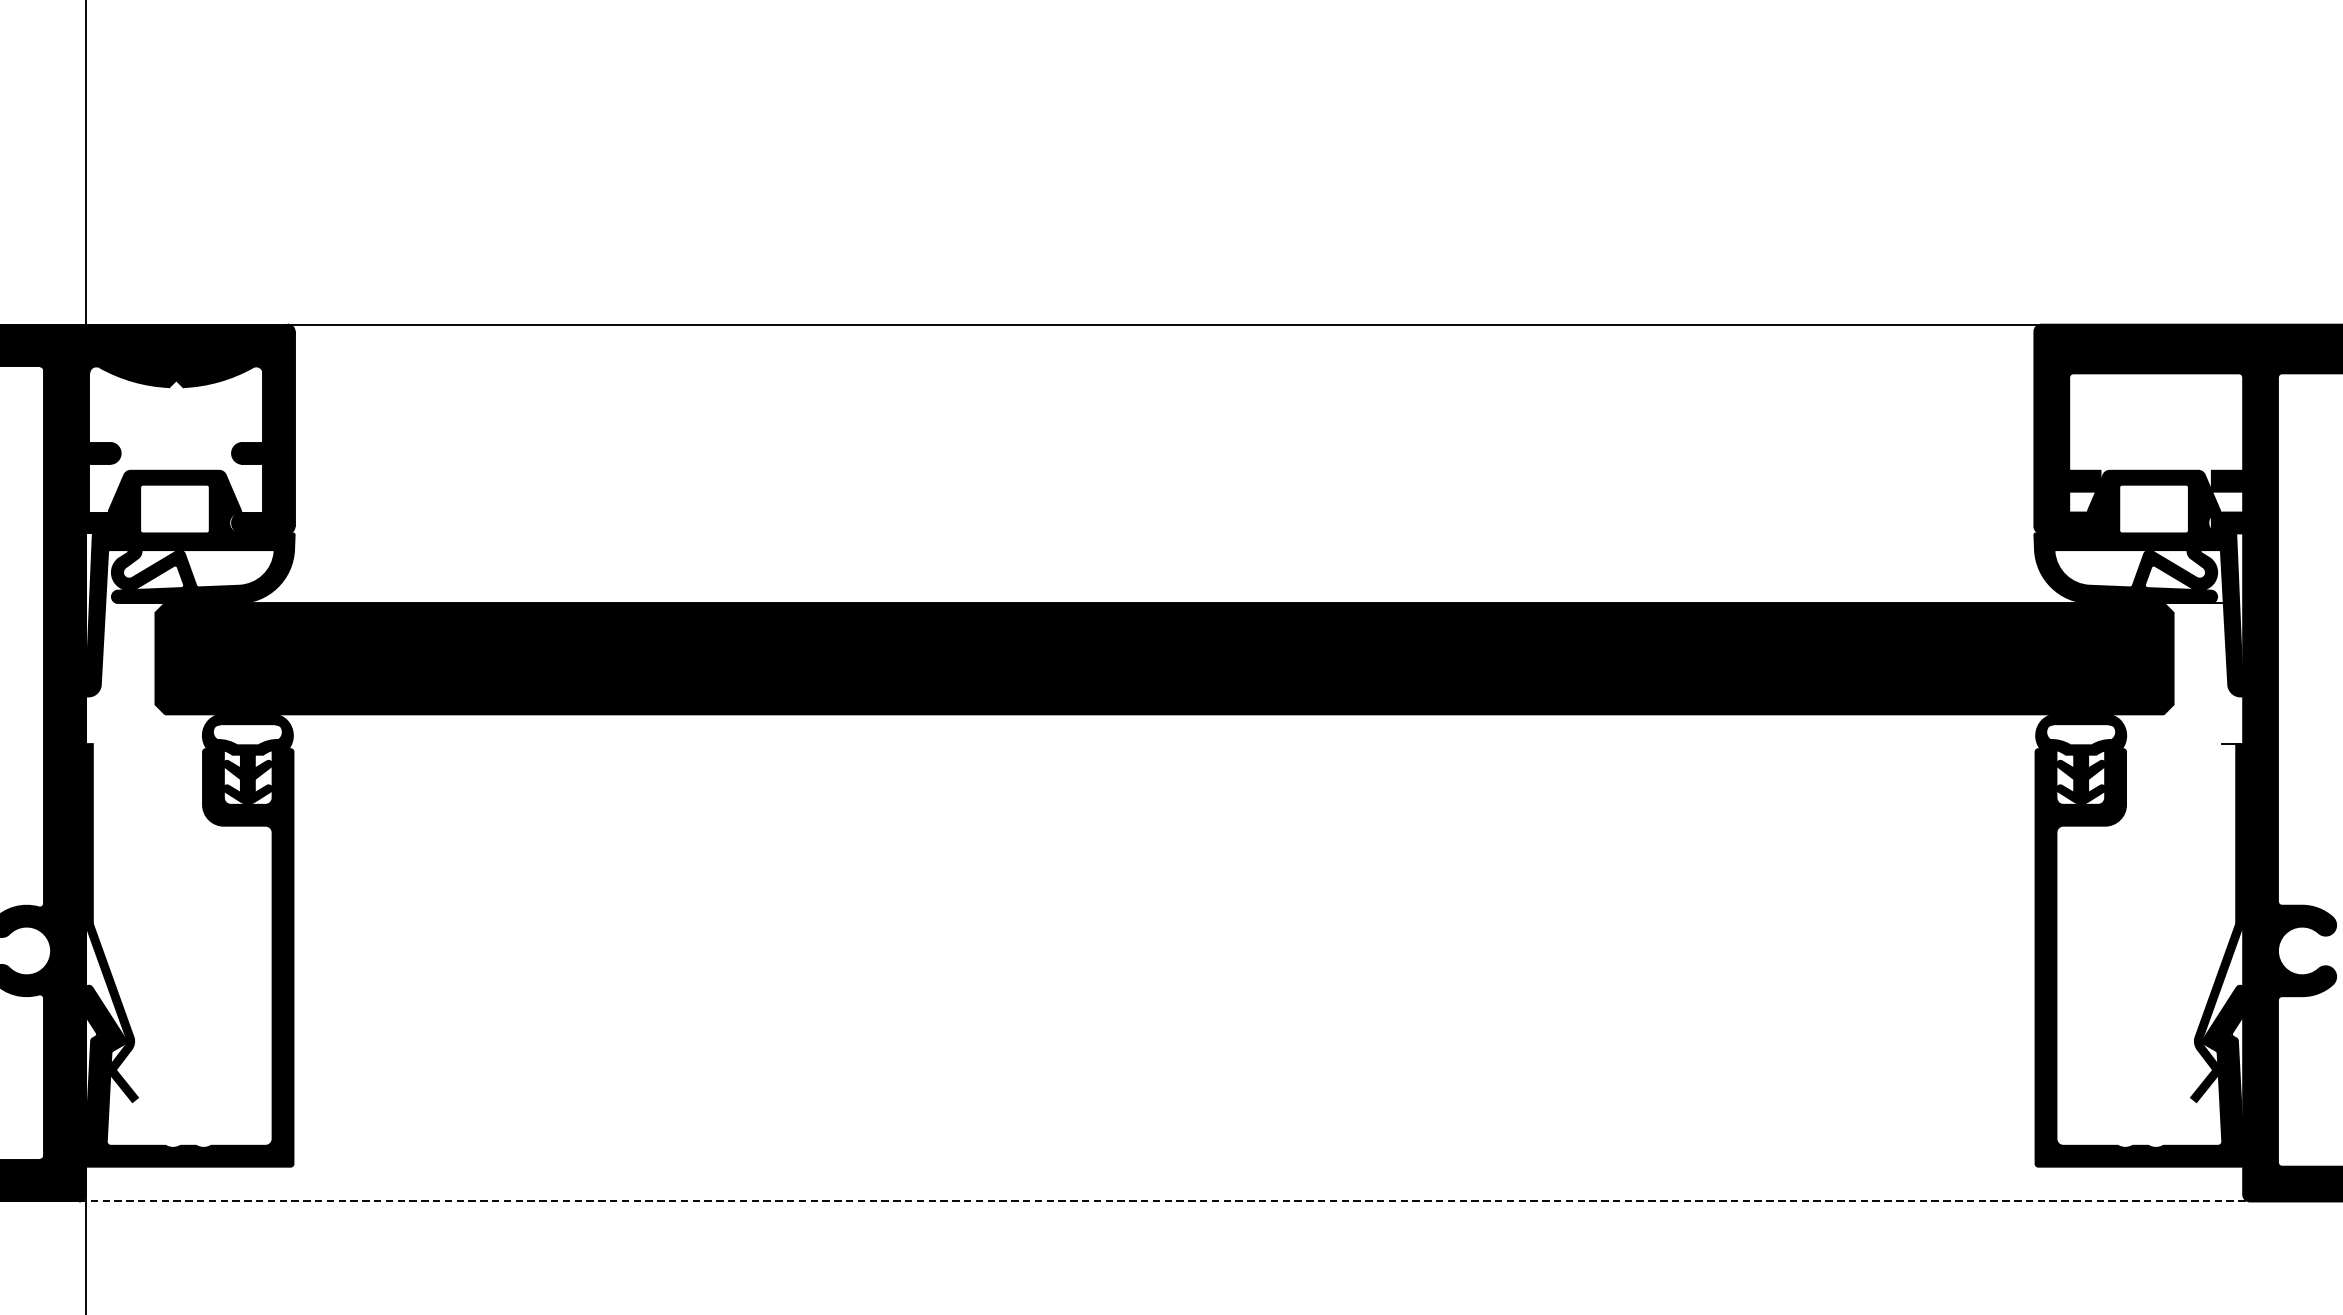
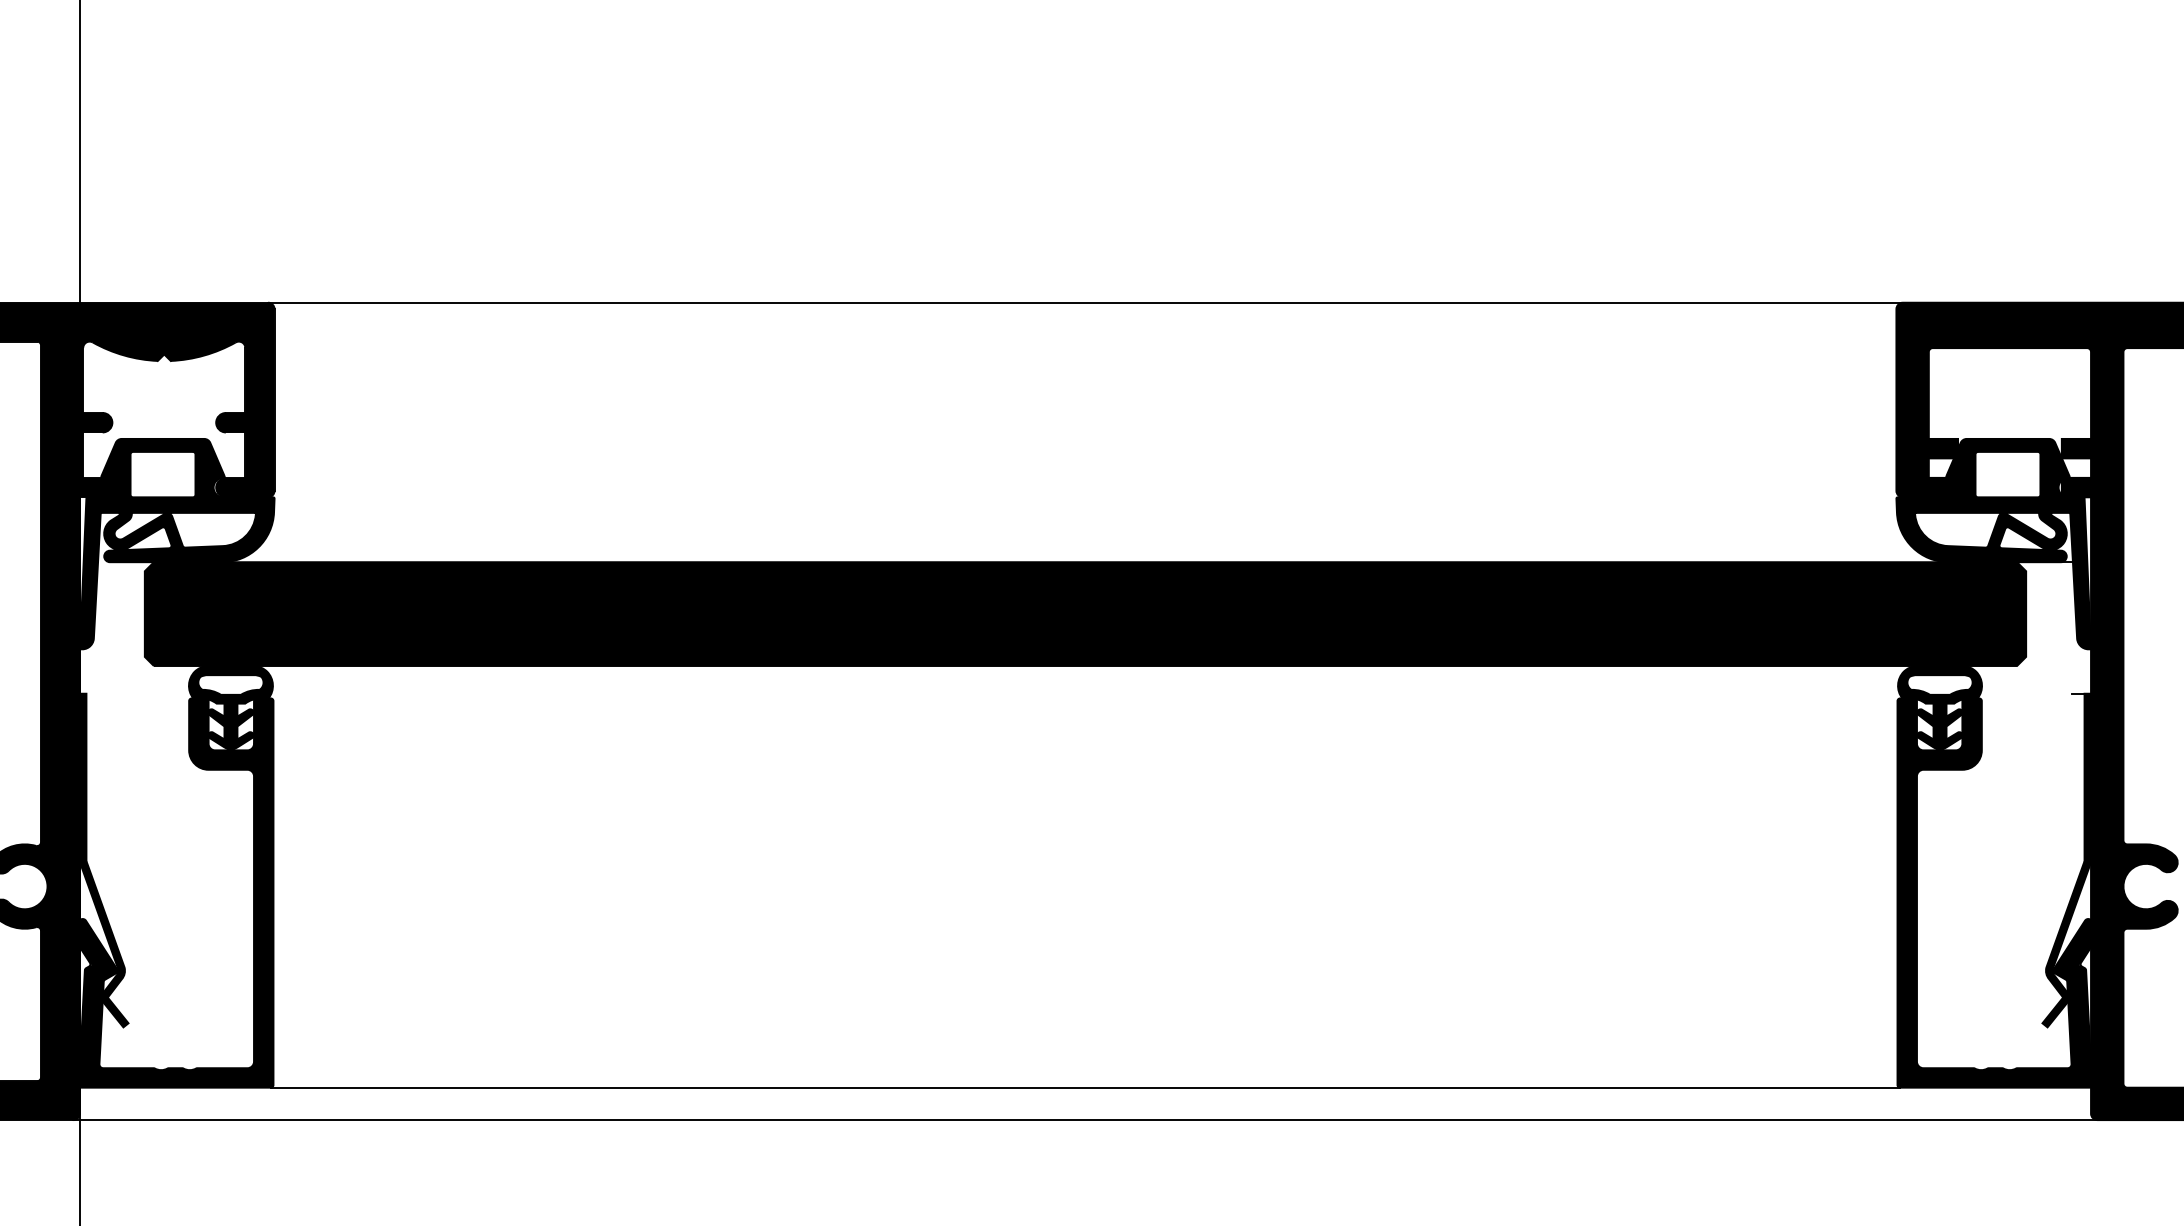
line: (1164, 1166) -> (1085, 1087), added
line: (1164, 1201) -> (1085, 1120), dashed -> solid

